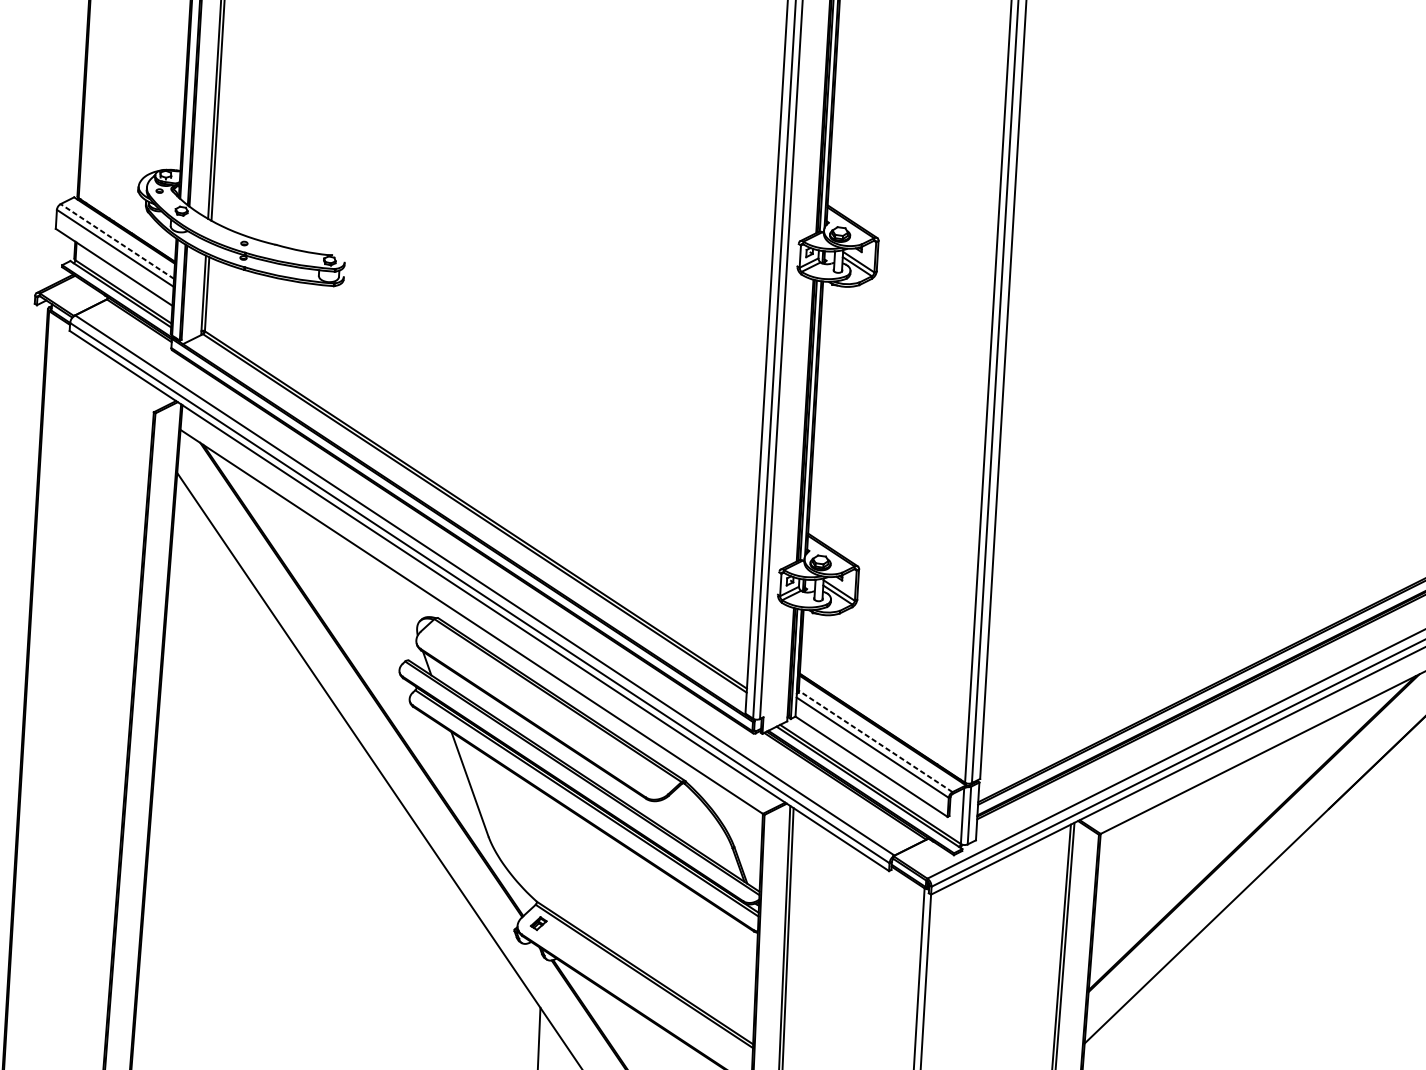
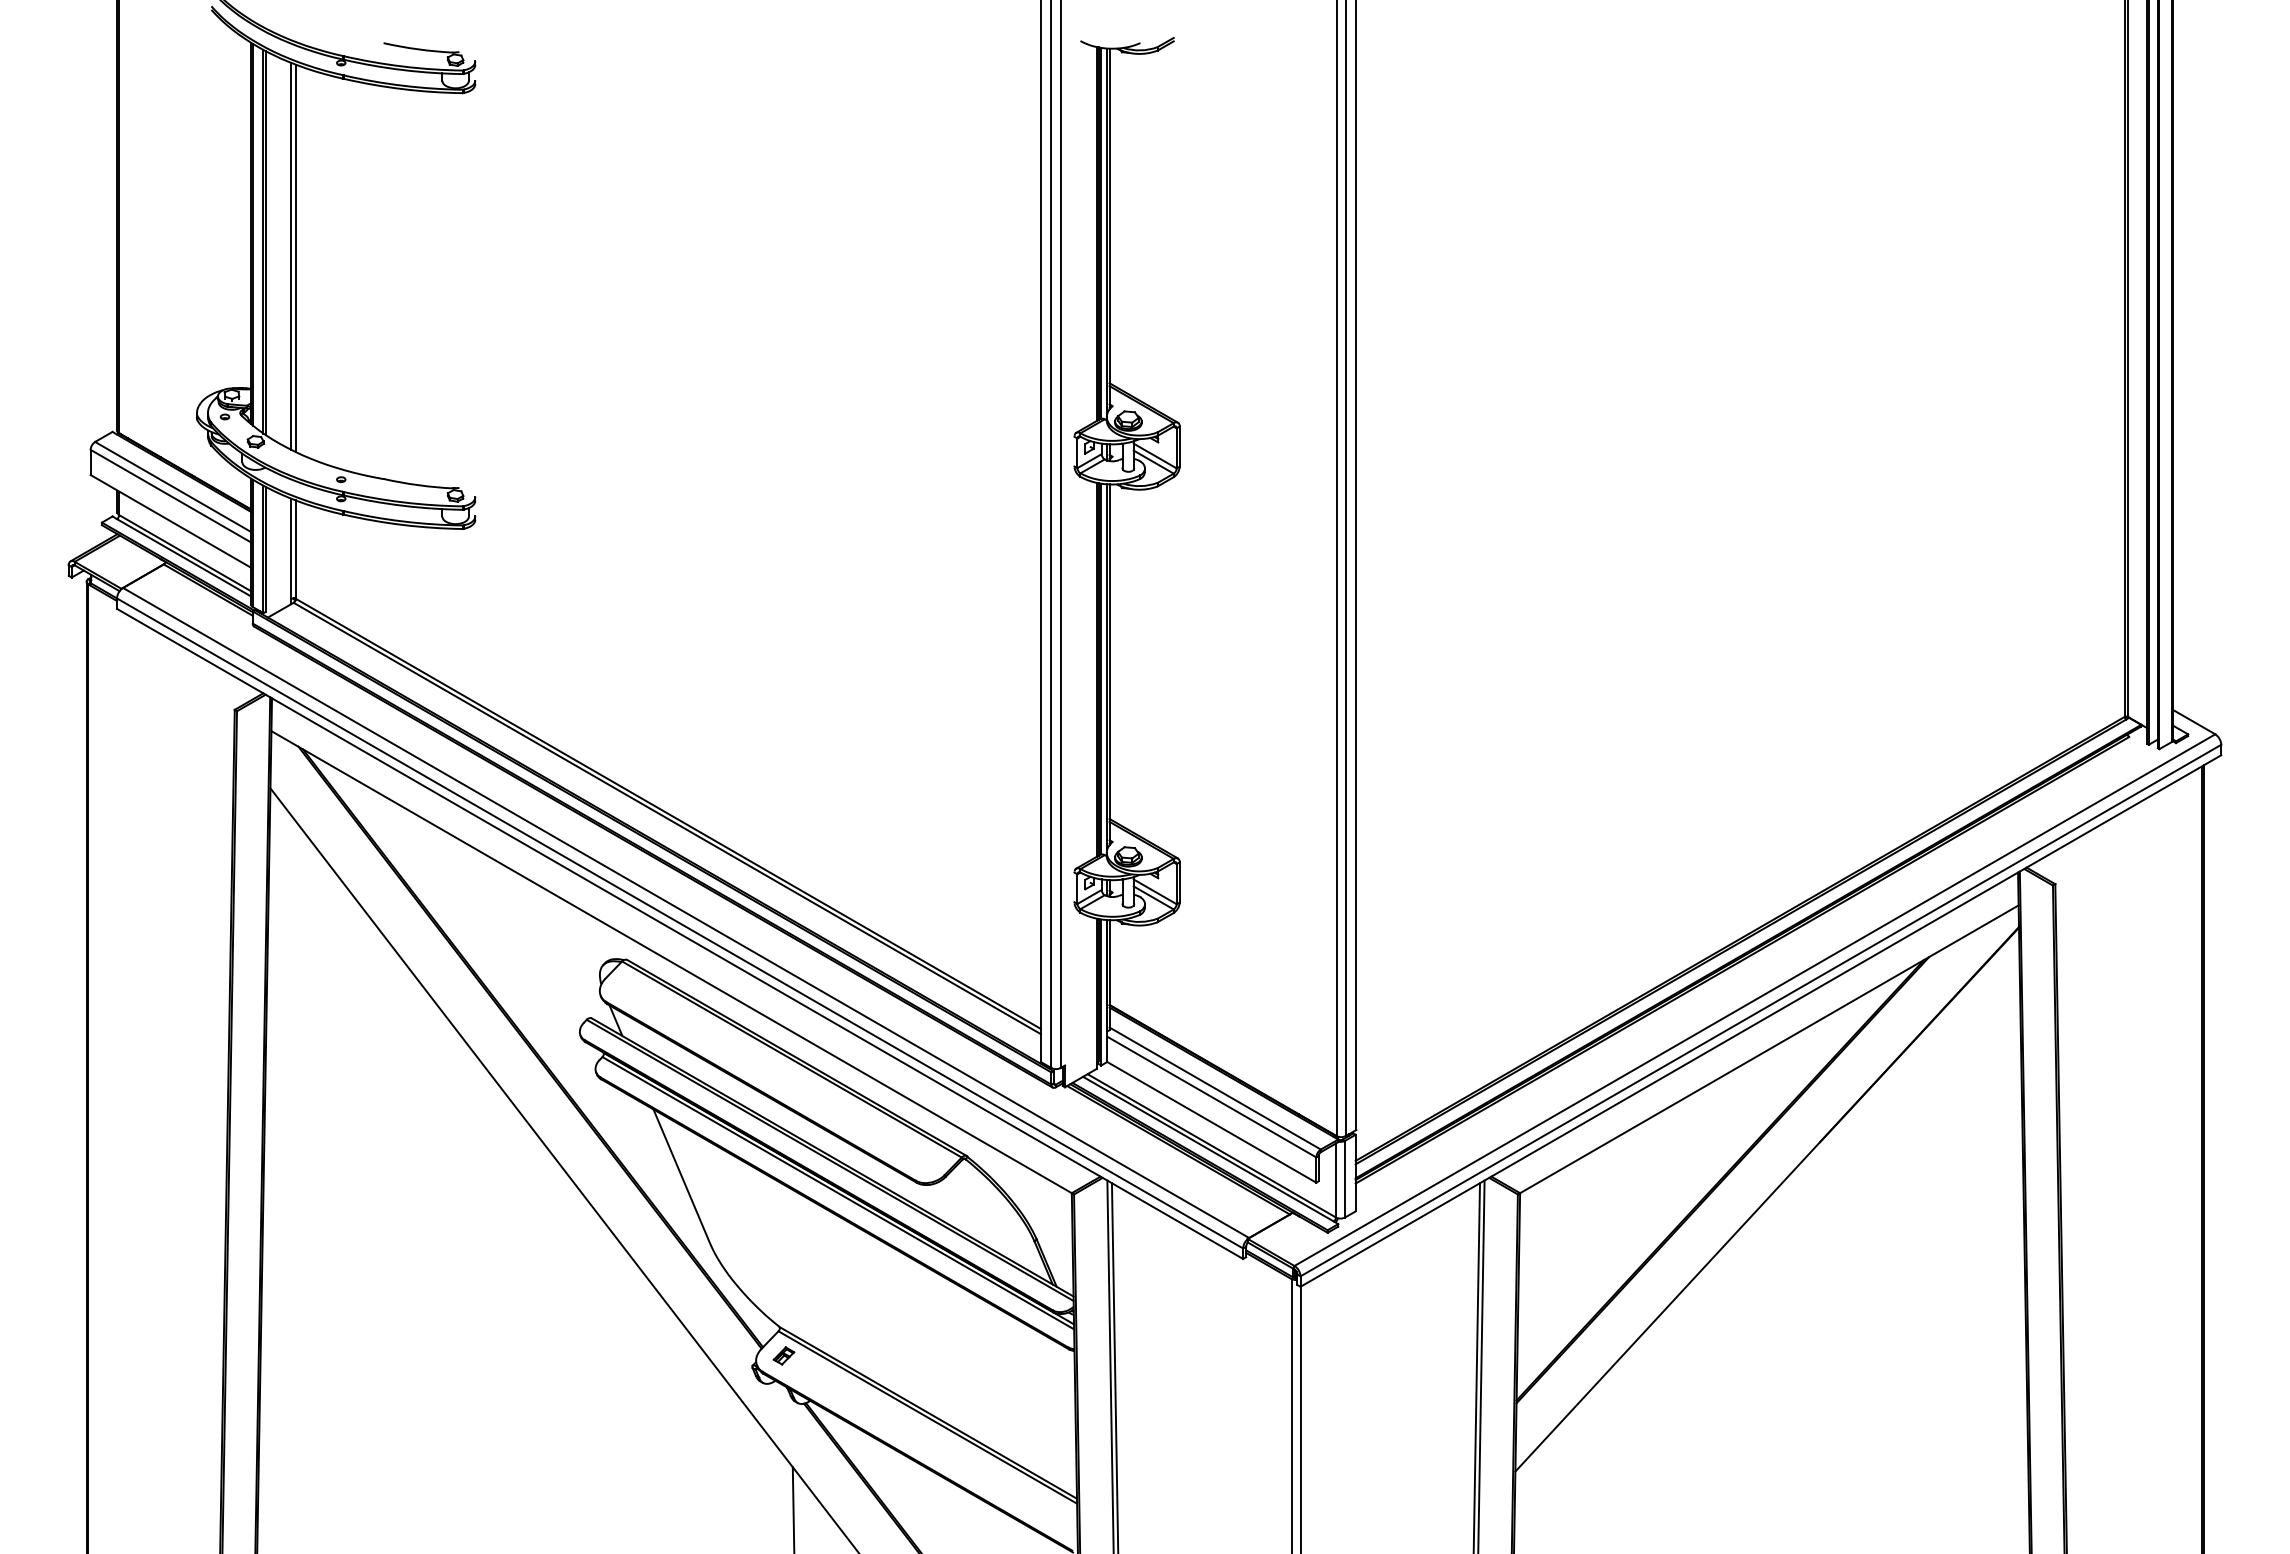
line: (117, 241) -> (173, 486), dashed -> solid
line: (875, 741) -> (1215, 1088), dashed -> solid

